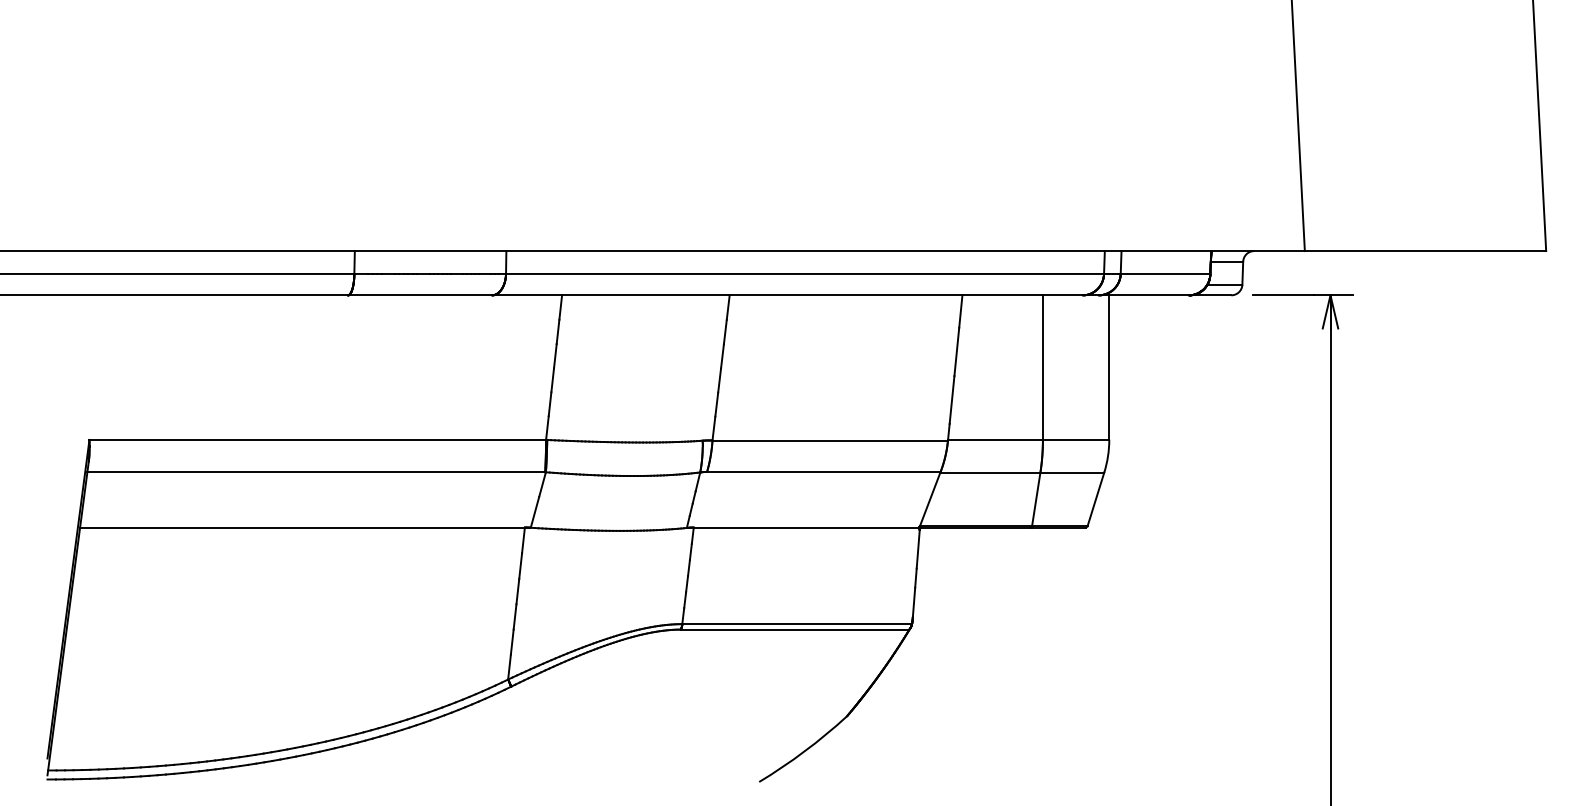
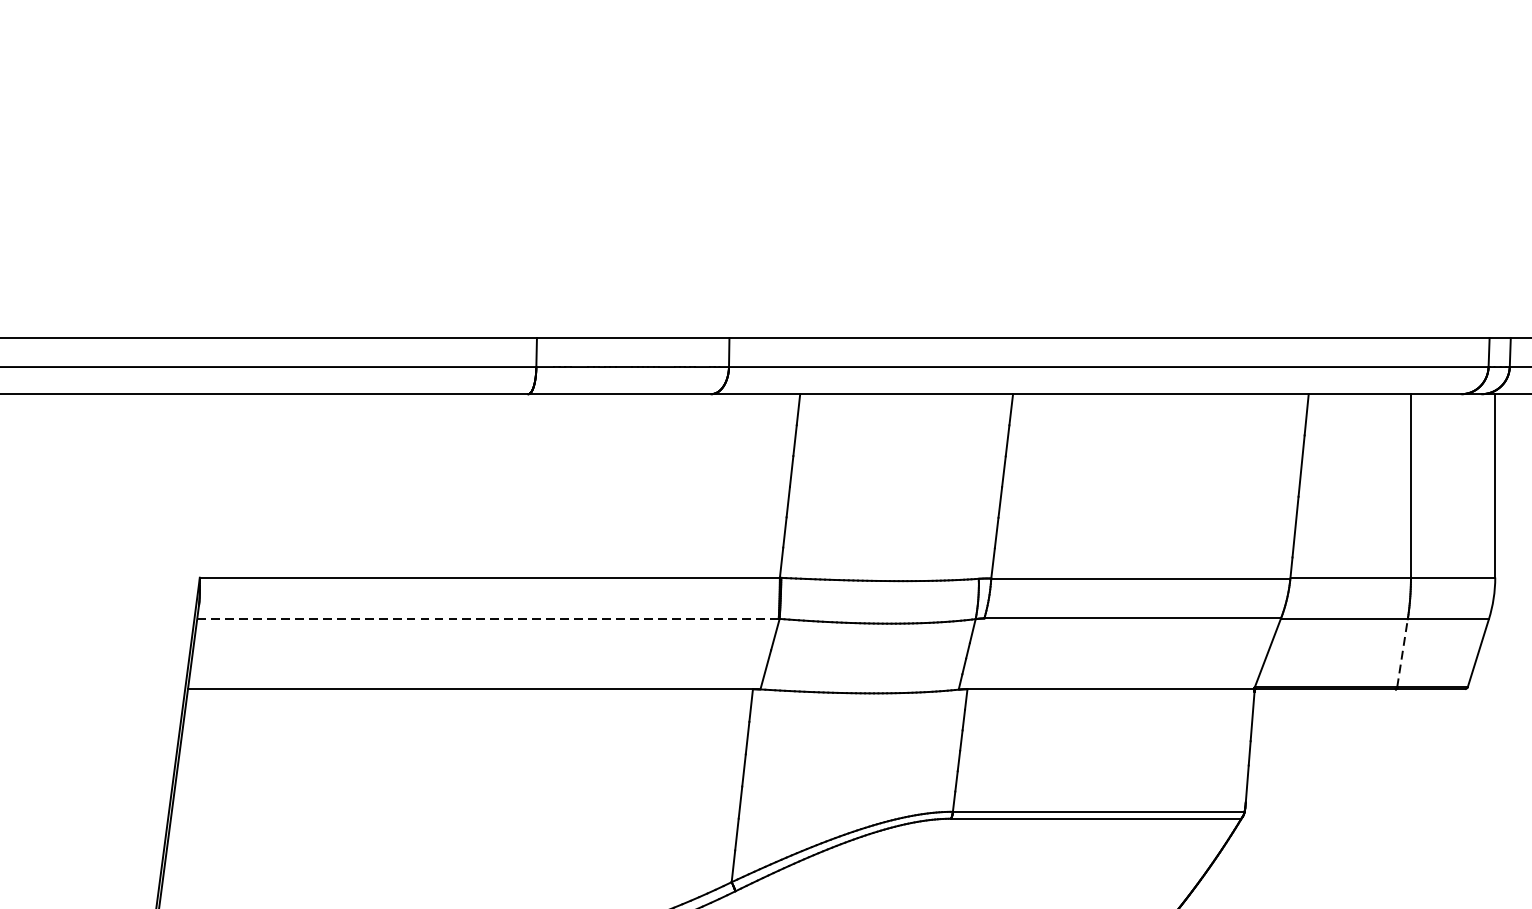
line: (316, 472) -> (488, 619), solid -> dashed
line: (1036, 498) -> (1402, 652), solid -> dashed

